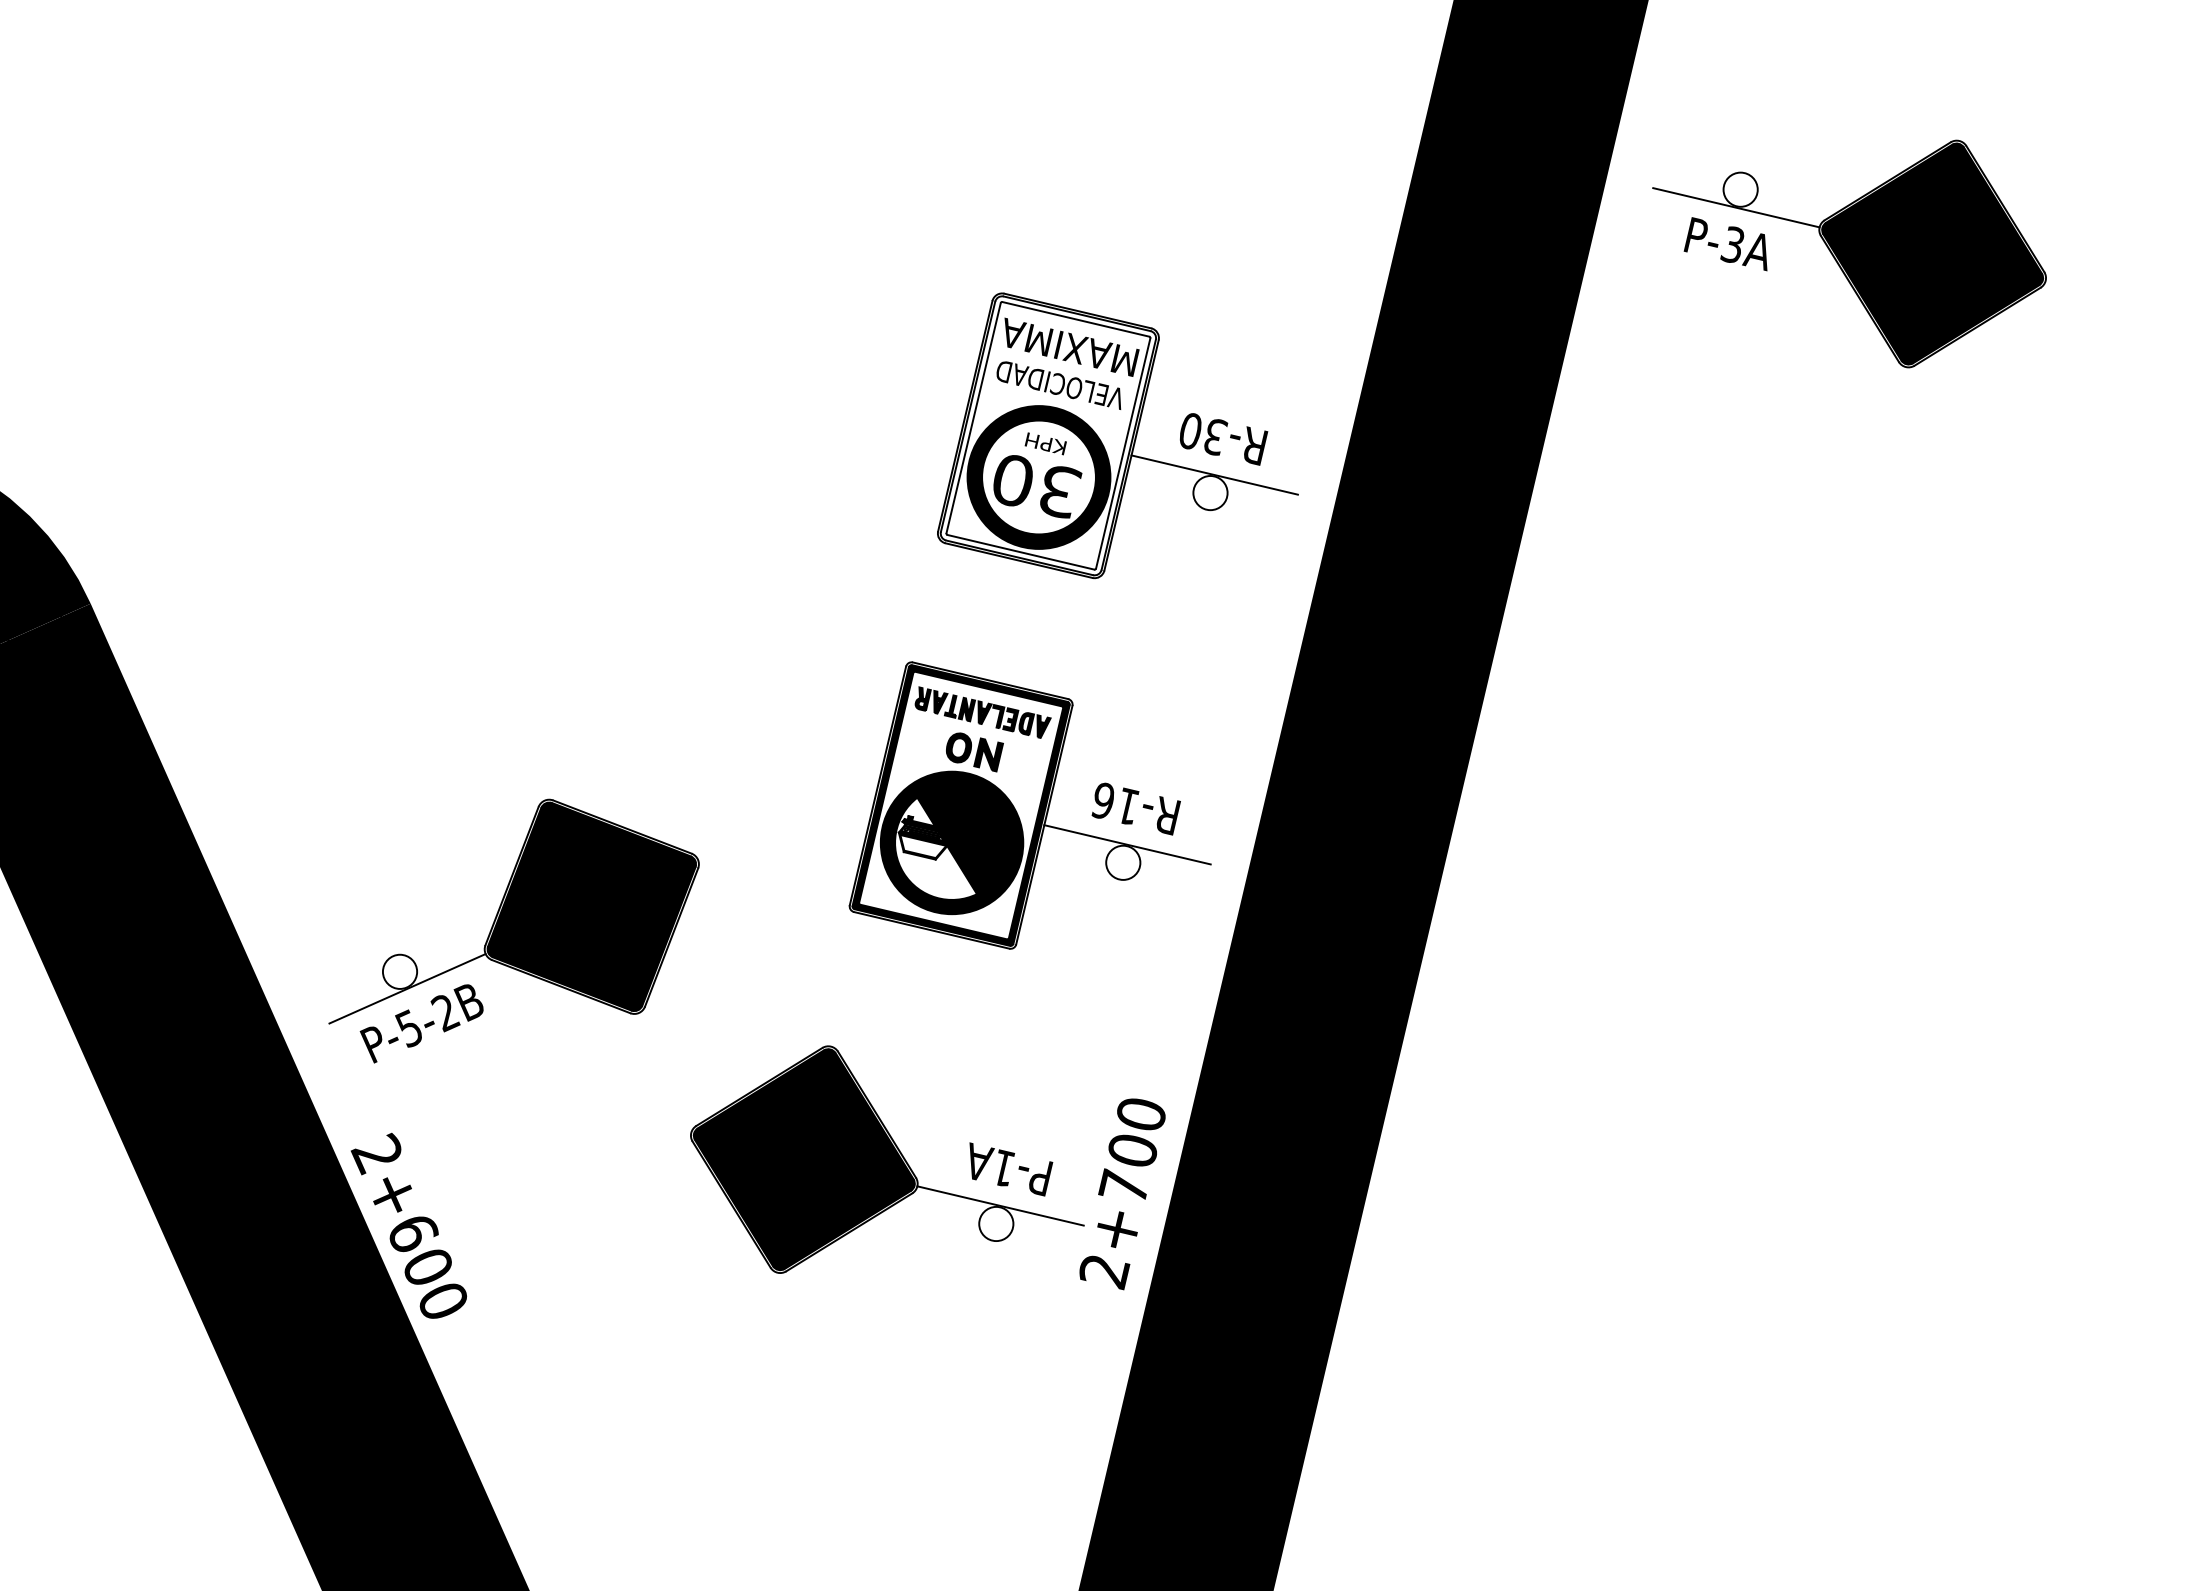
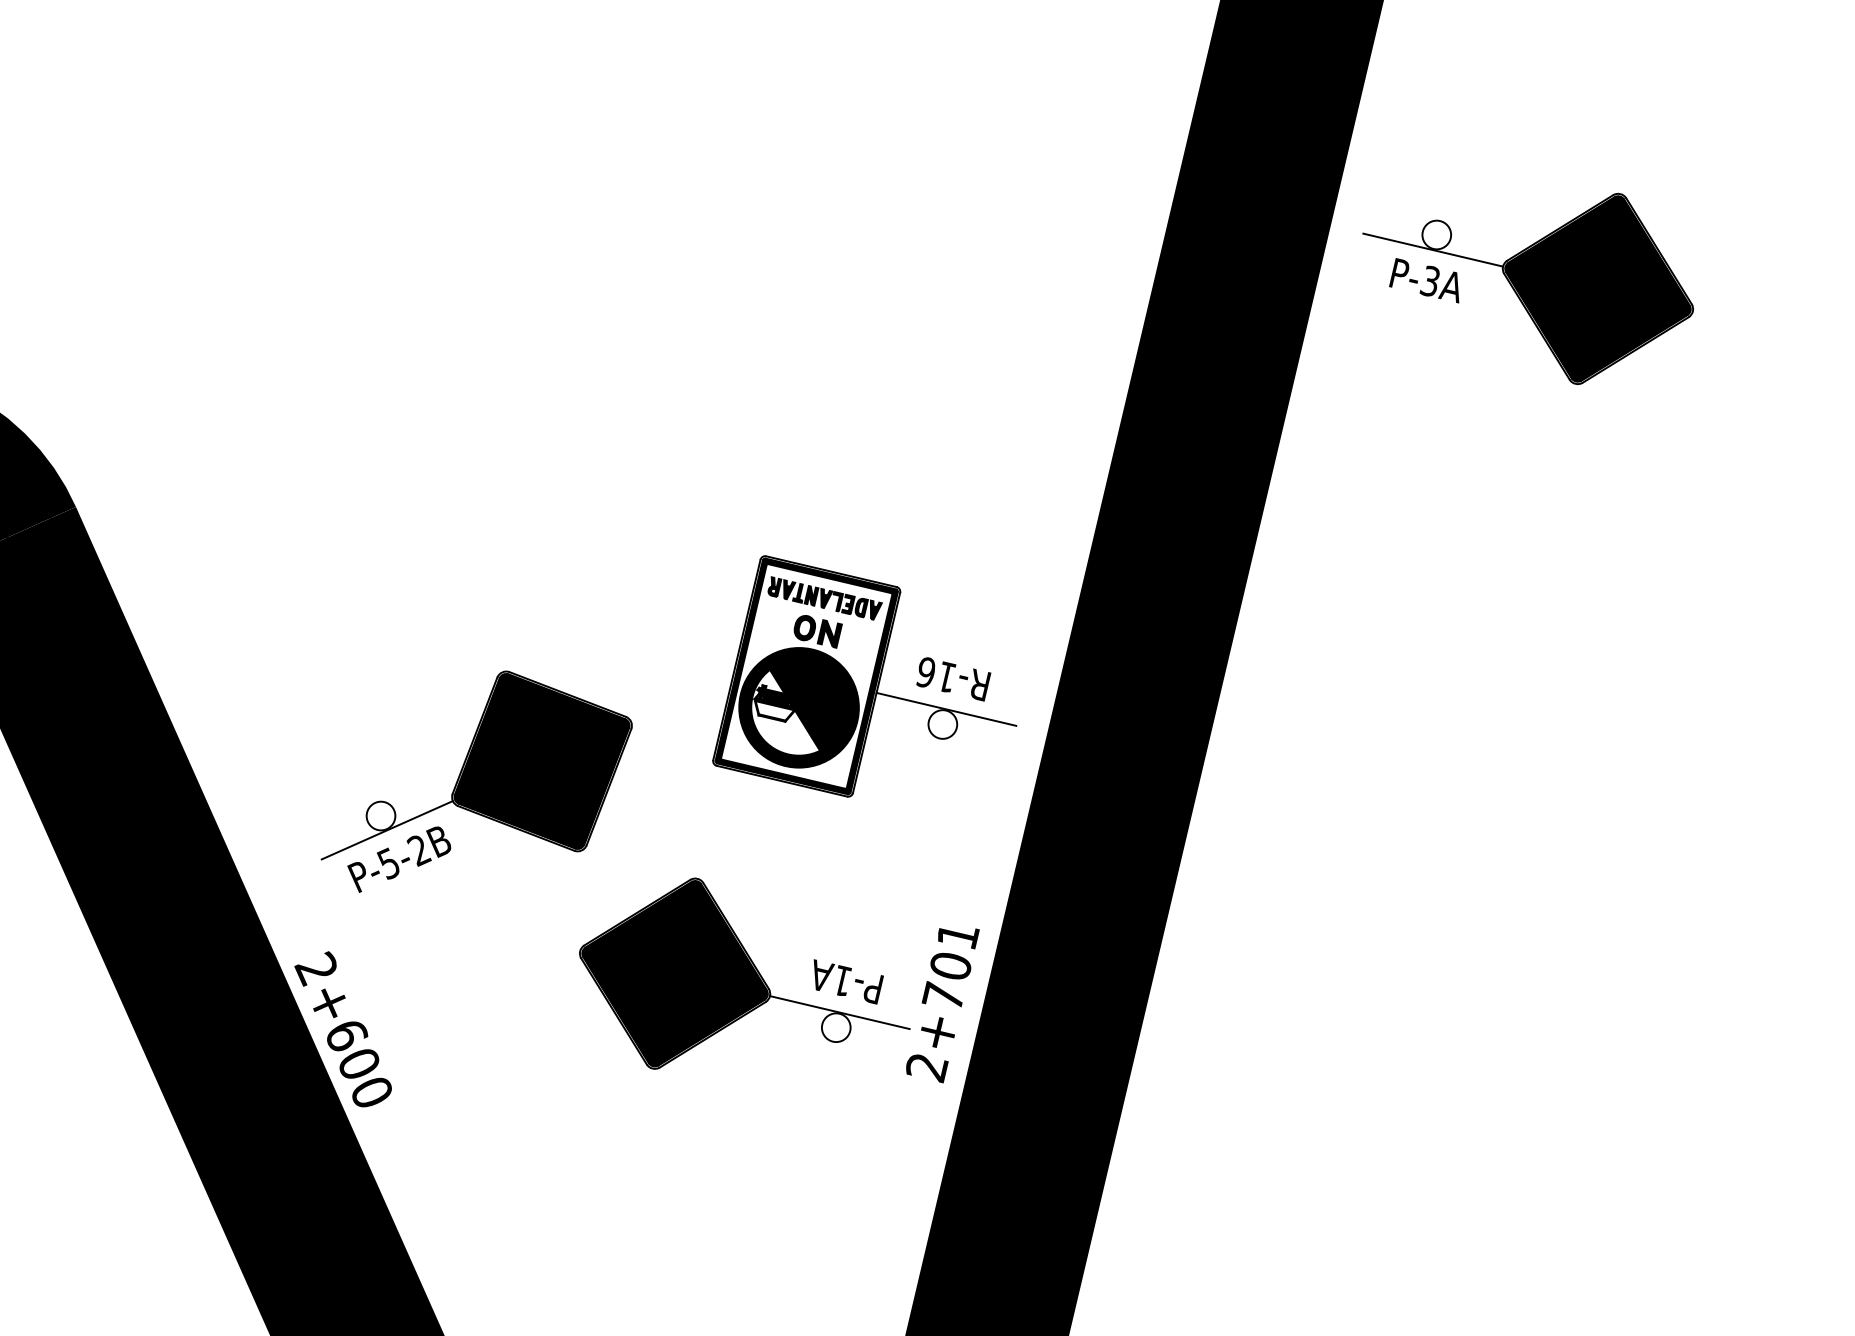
part: (1849, 253) -> (1528, 288), moved
part: (1117, 435) -> (937, 365), removed
part: (513, 930) -> (476, 781), moved
text: (1142, 1114) -> (958, 935), 2+700 -> 2+701

